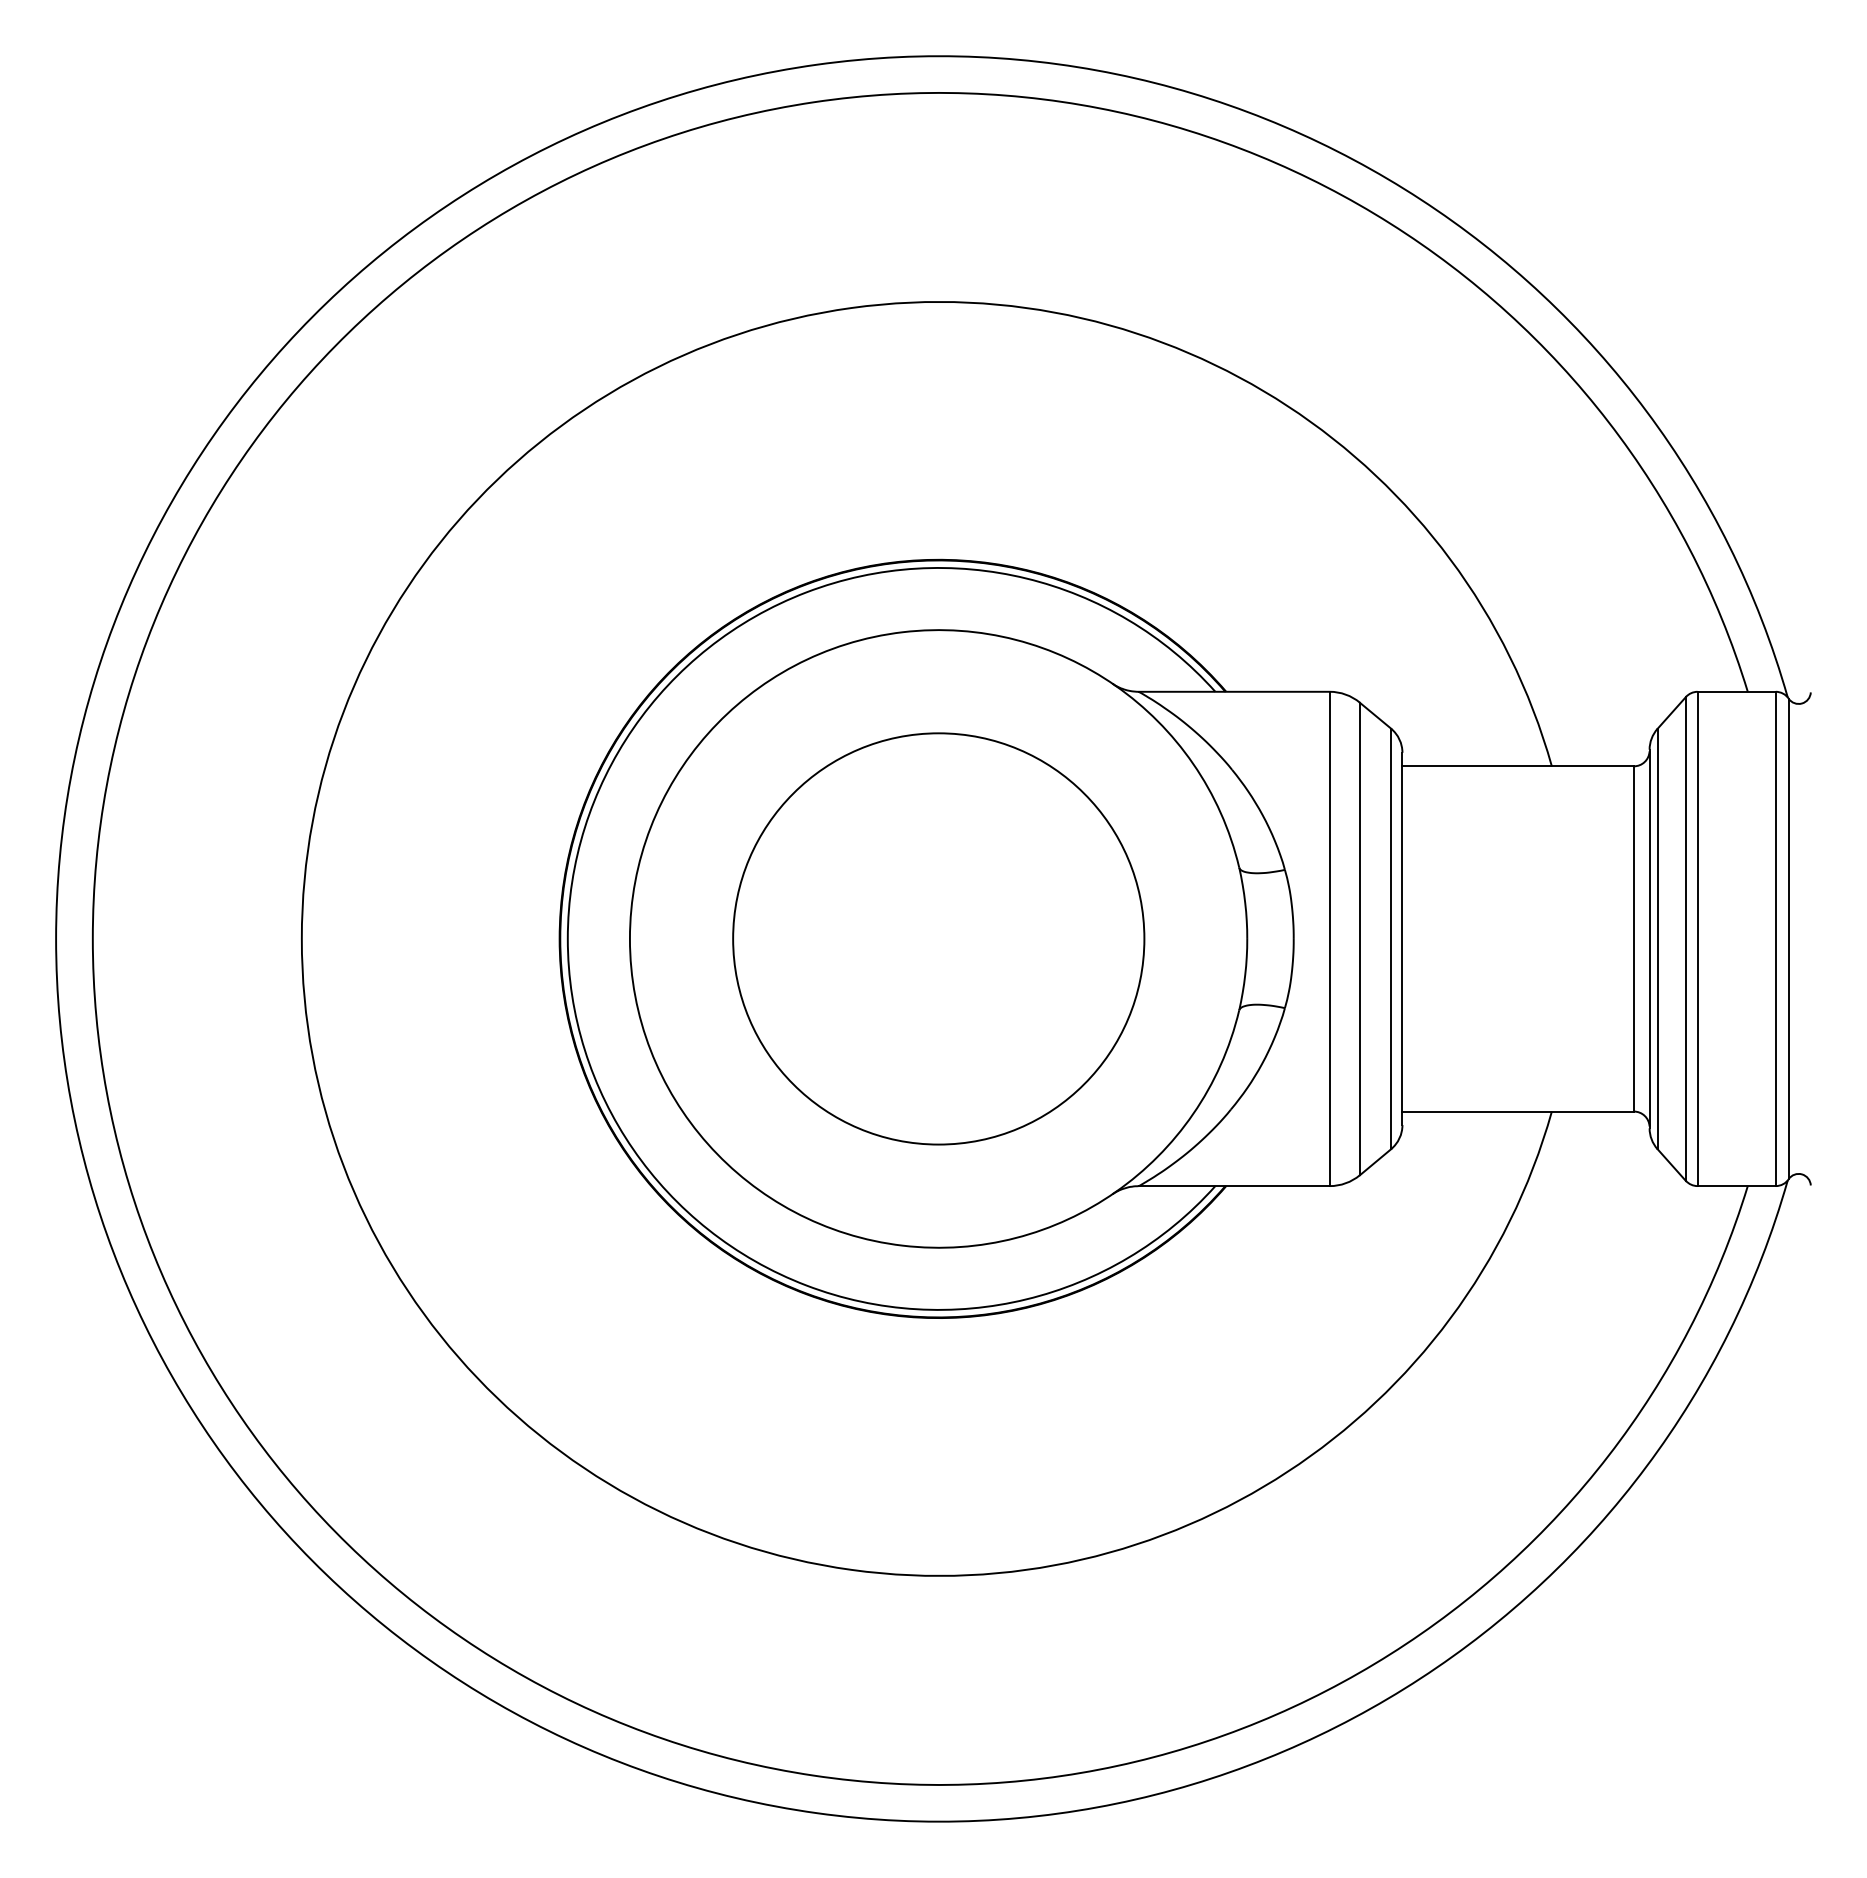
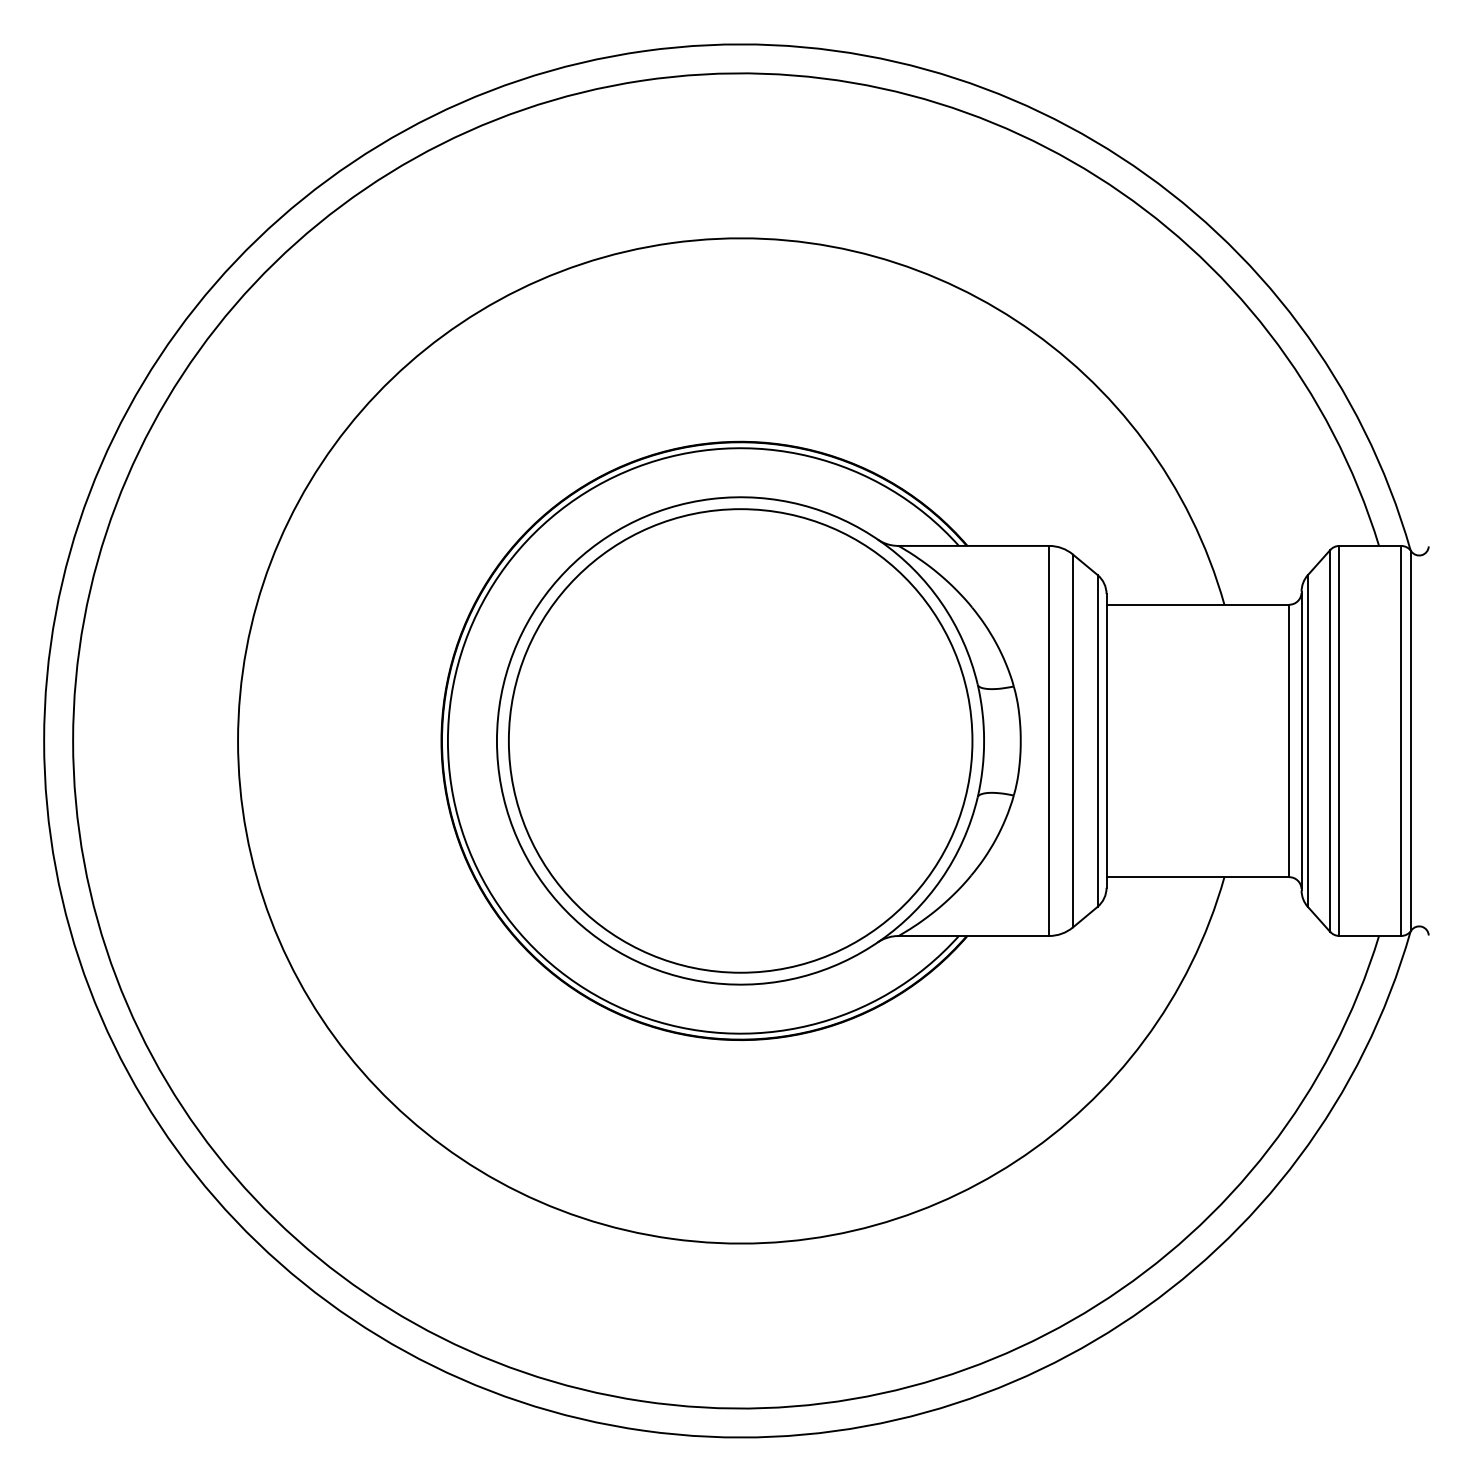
circle: (938, 938) -> (740, 740), size x1.43

